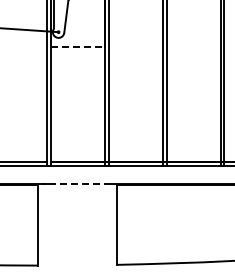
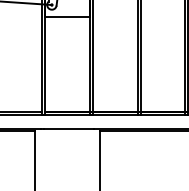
line: (78, 46) -> (68, 16), dashed -> solid
line: (79, 183) -> (69, 129), dashed -> solid

